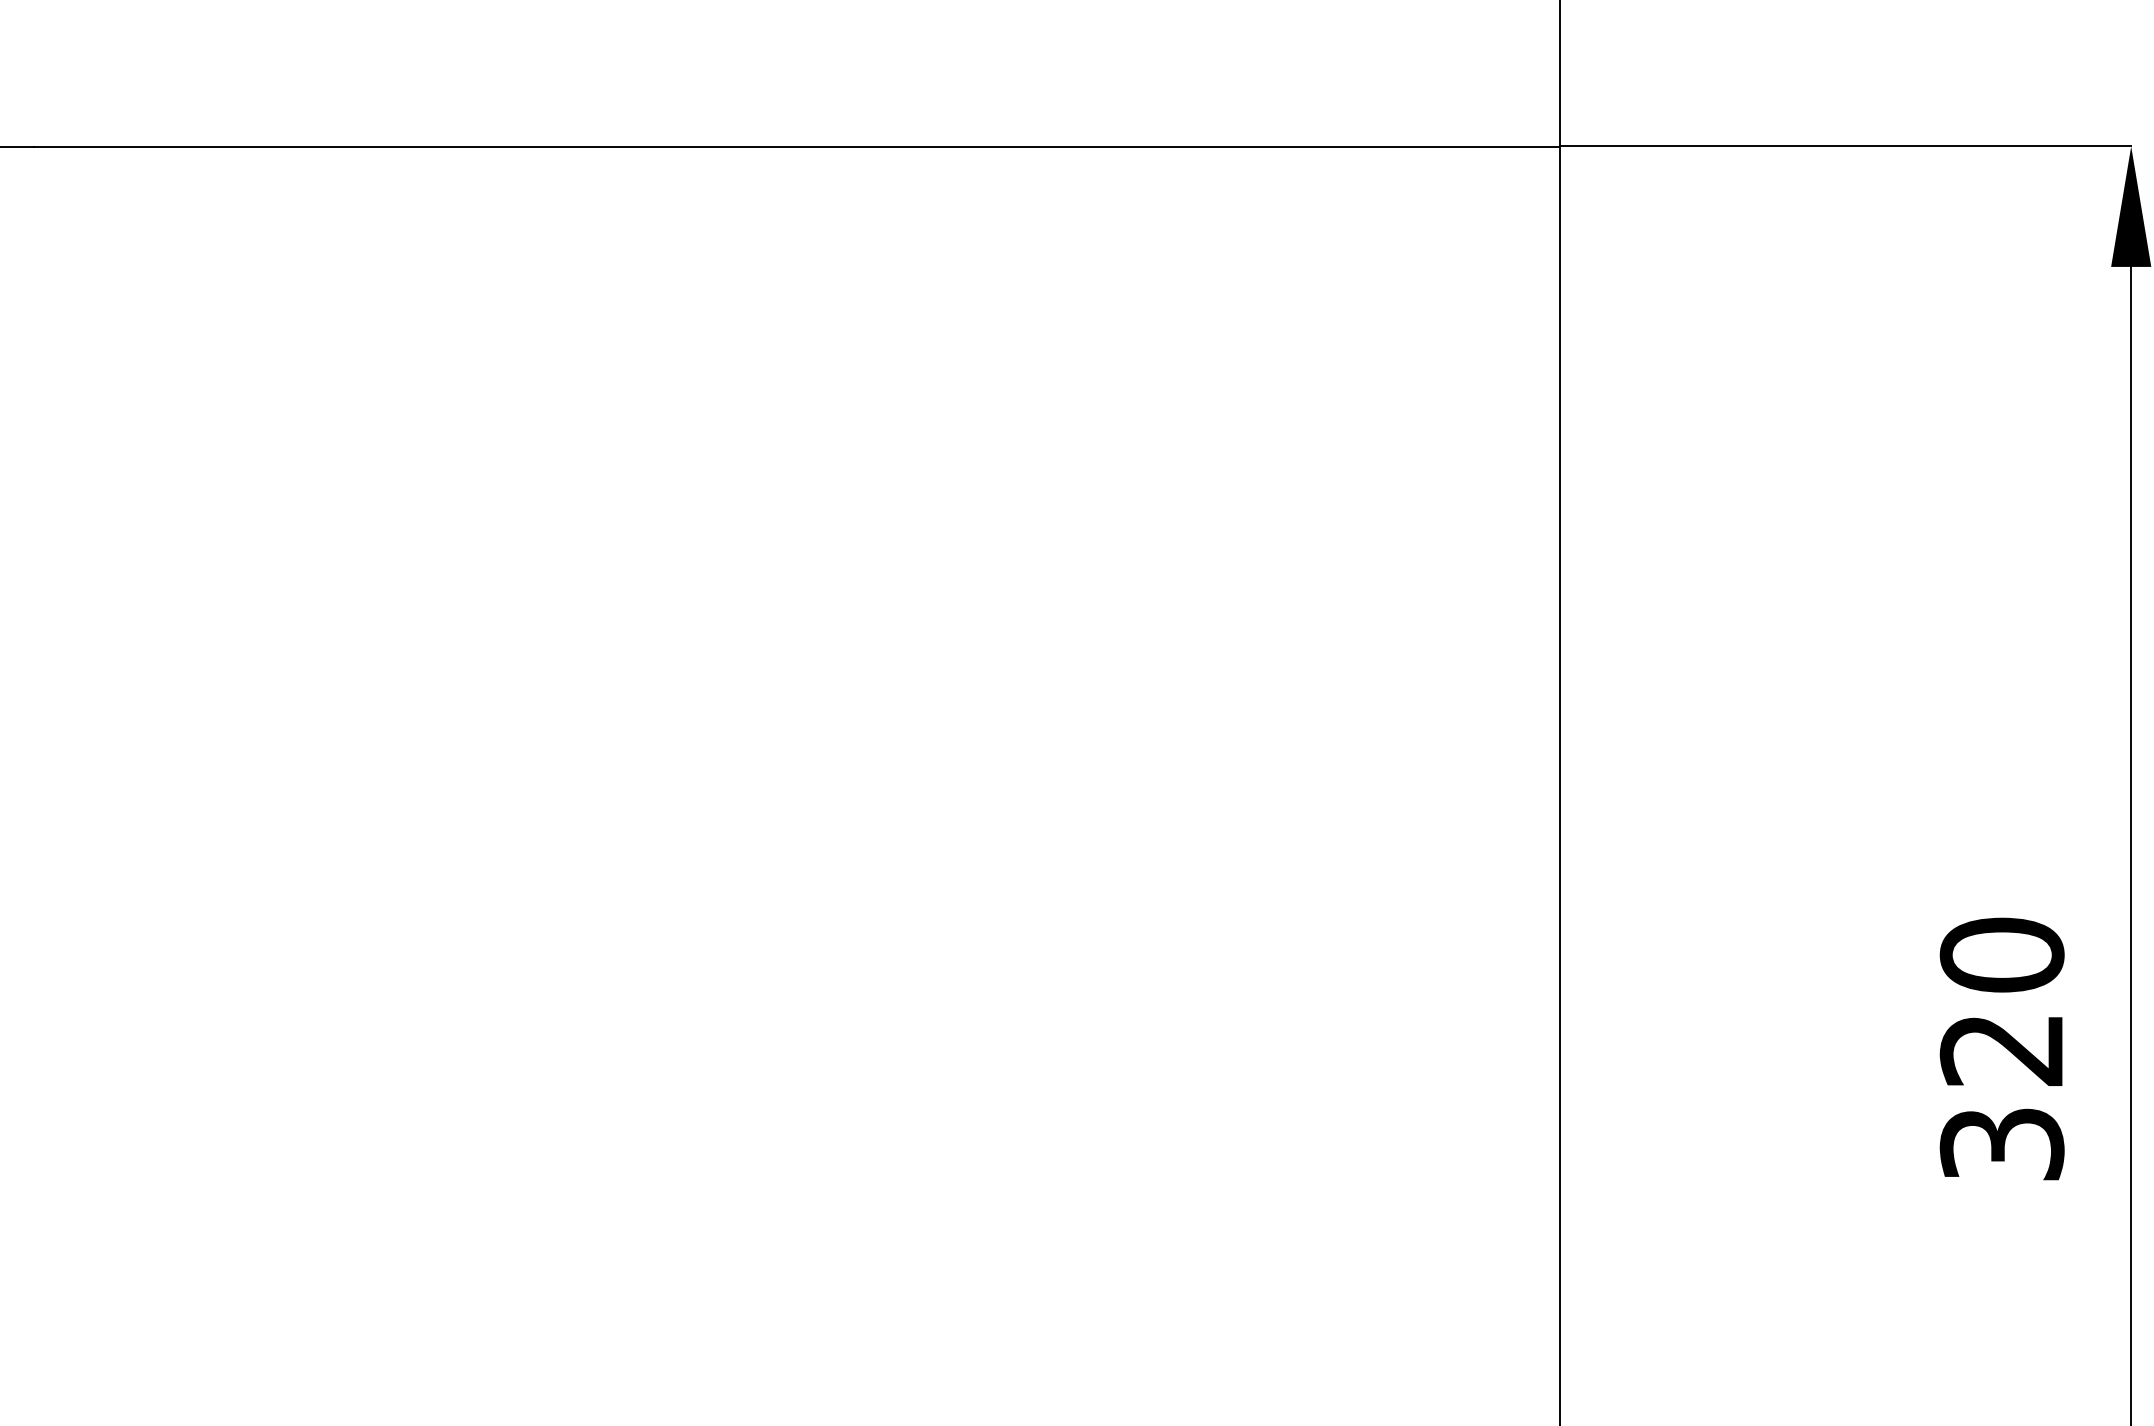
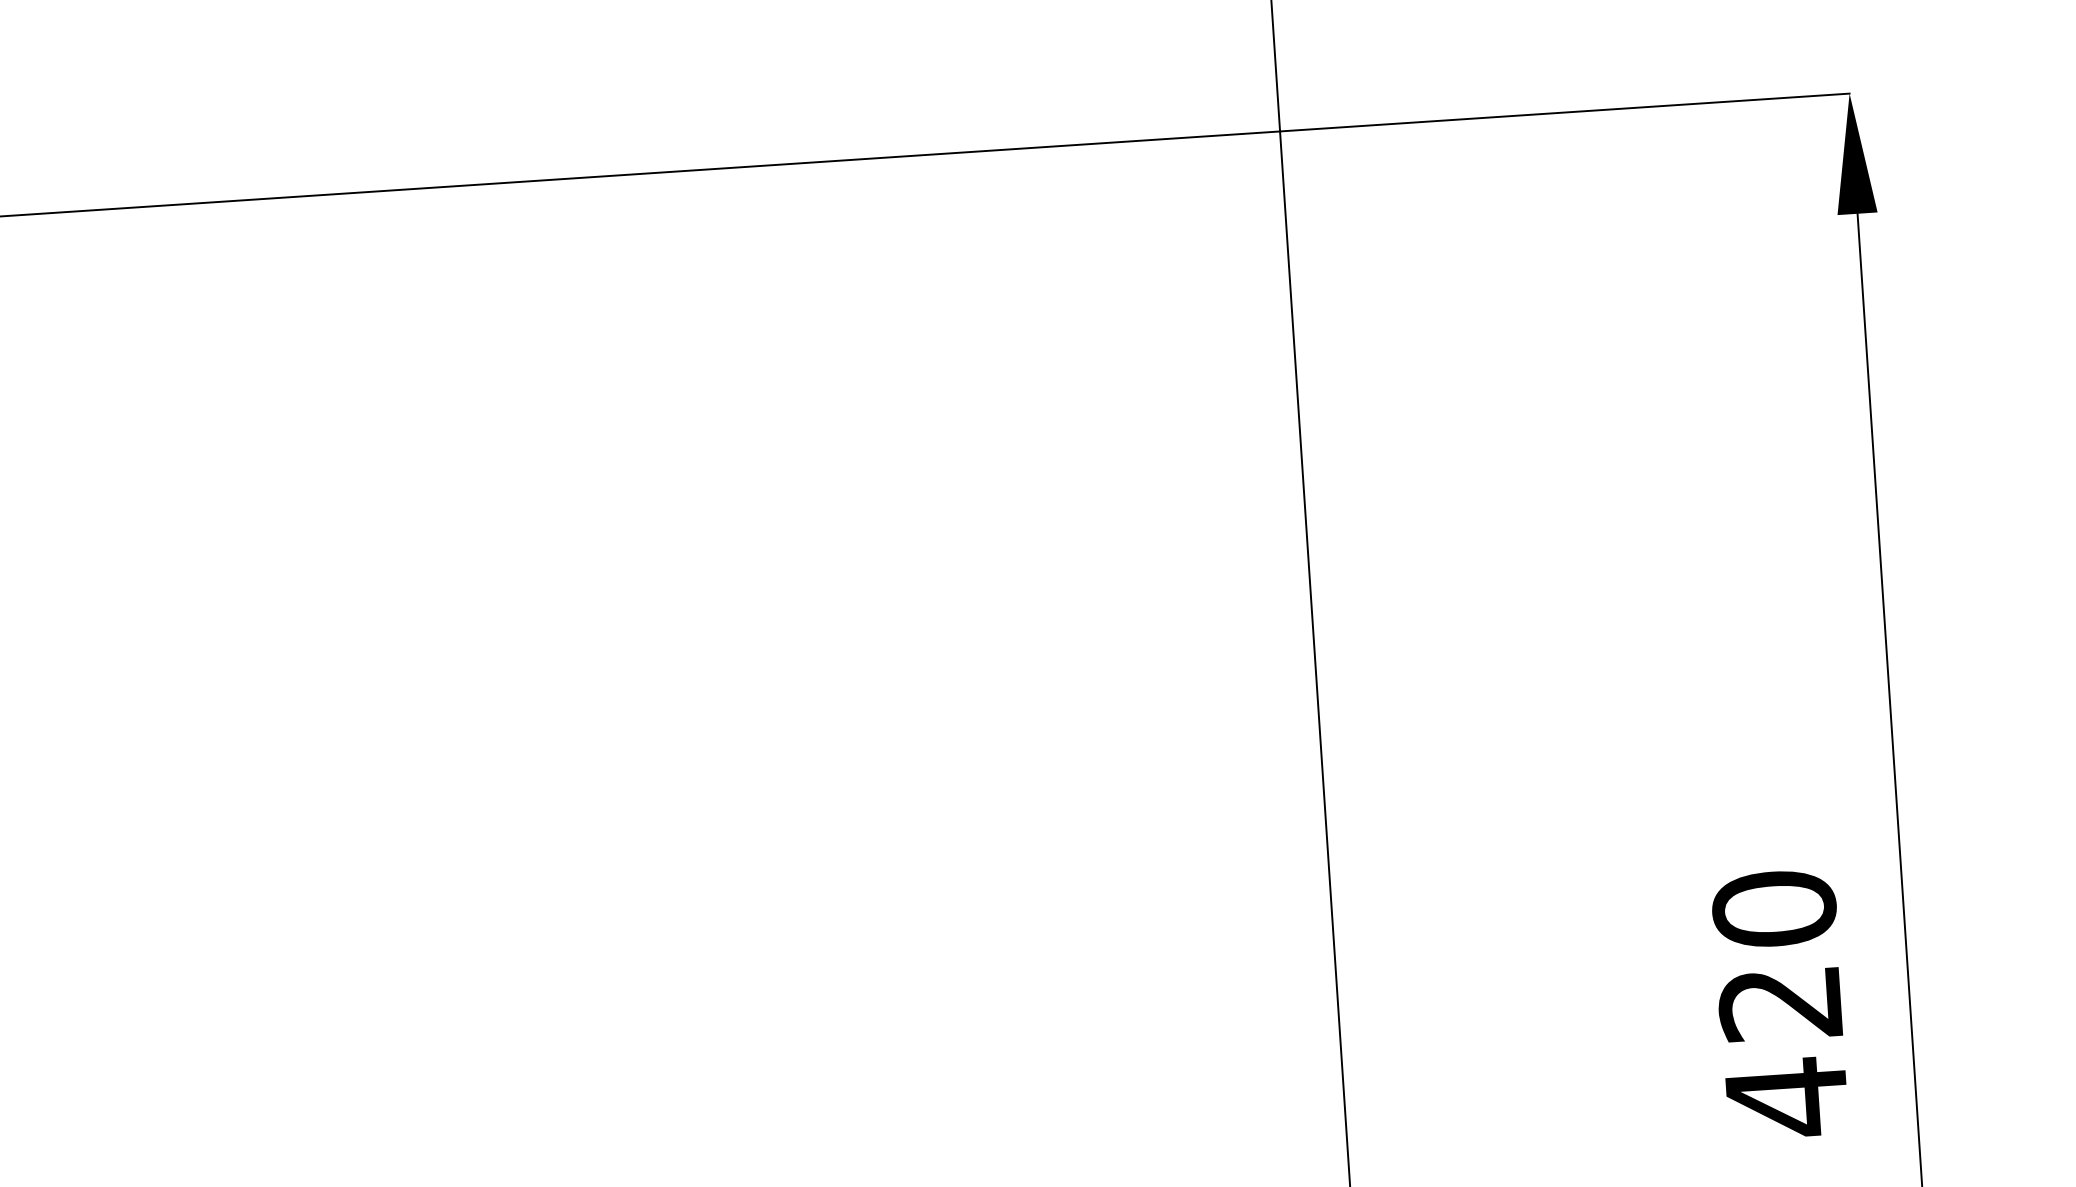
text: (2001, 1144) -> (1786, 1098), 320 -> 420

